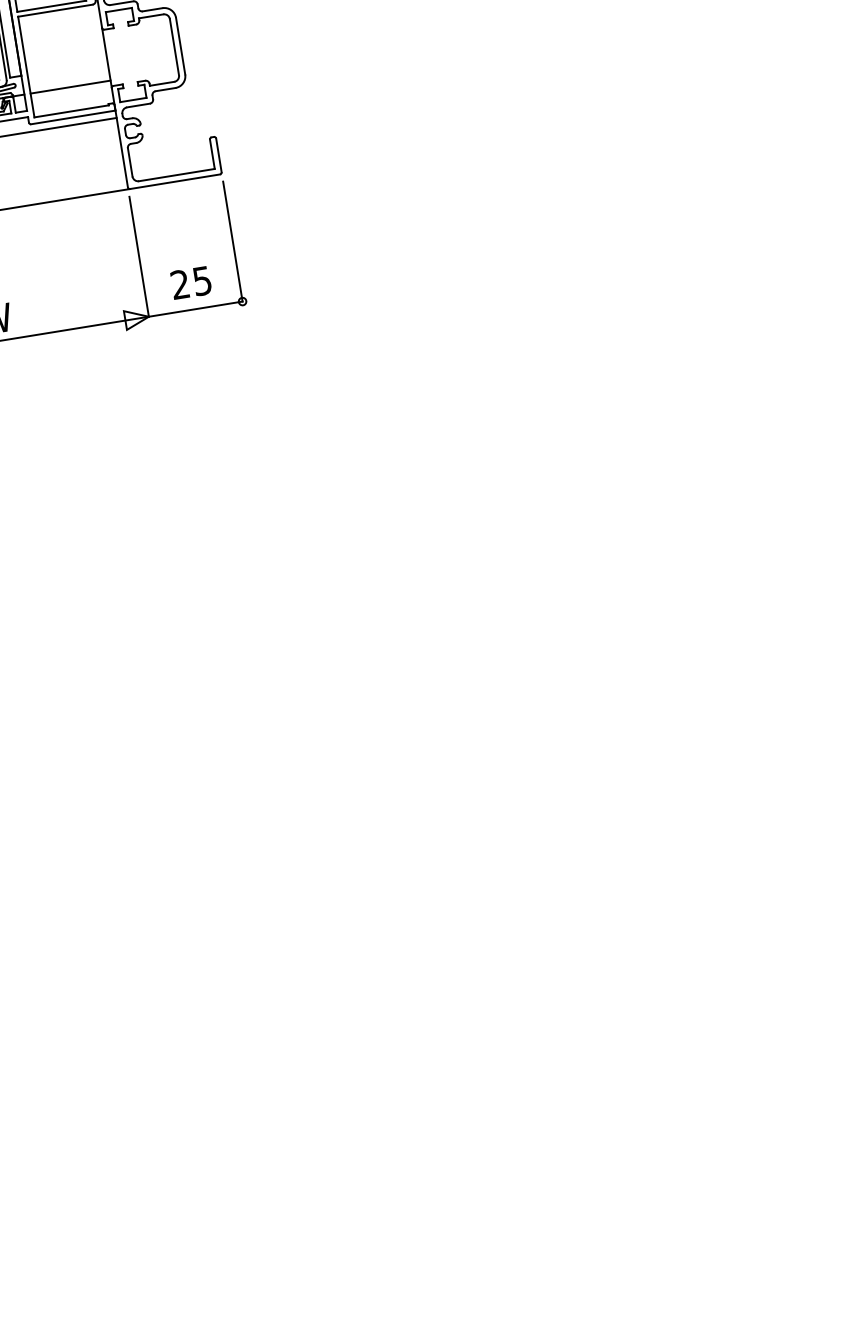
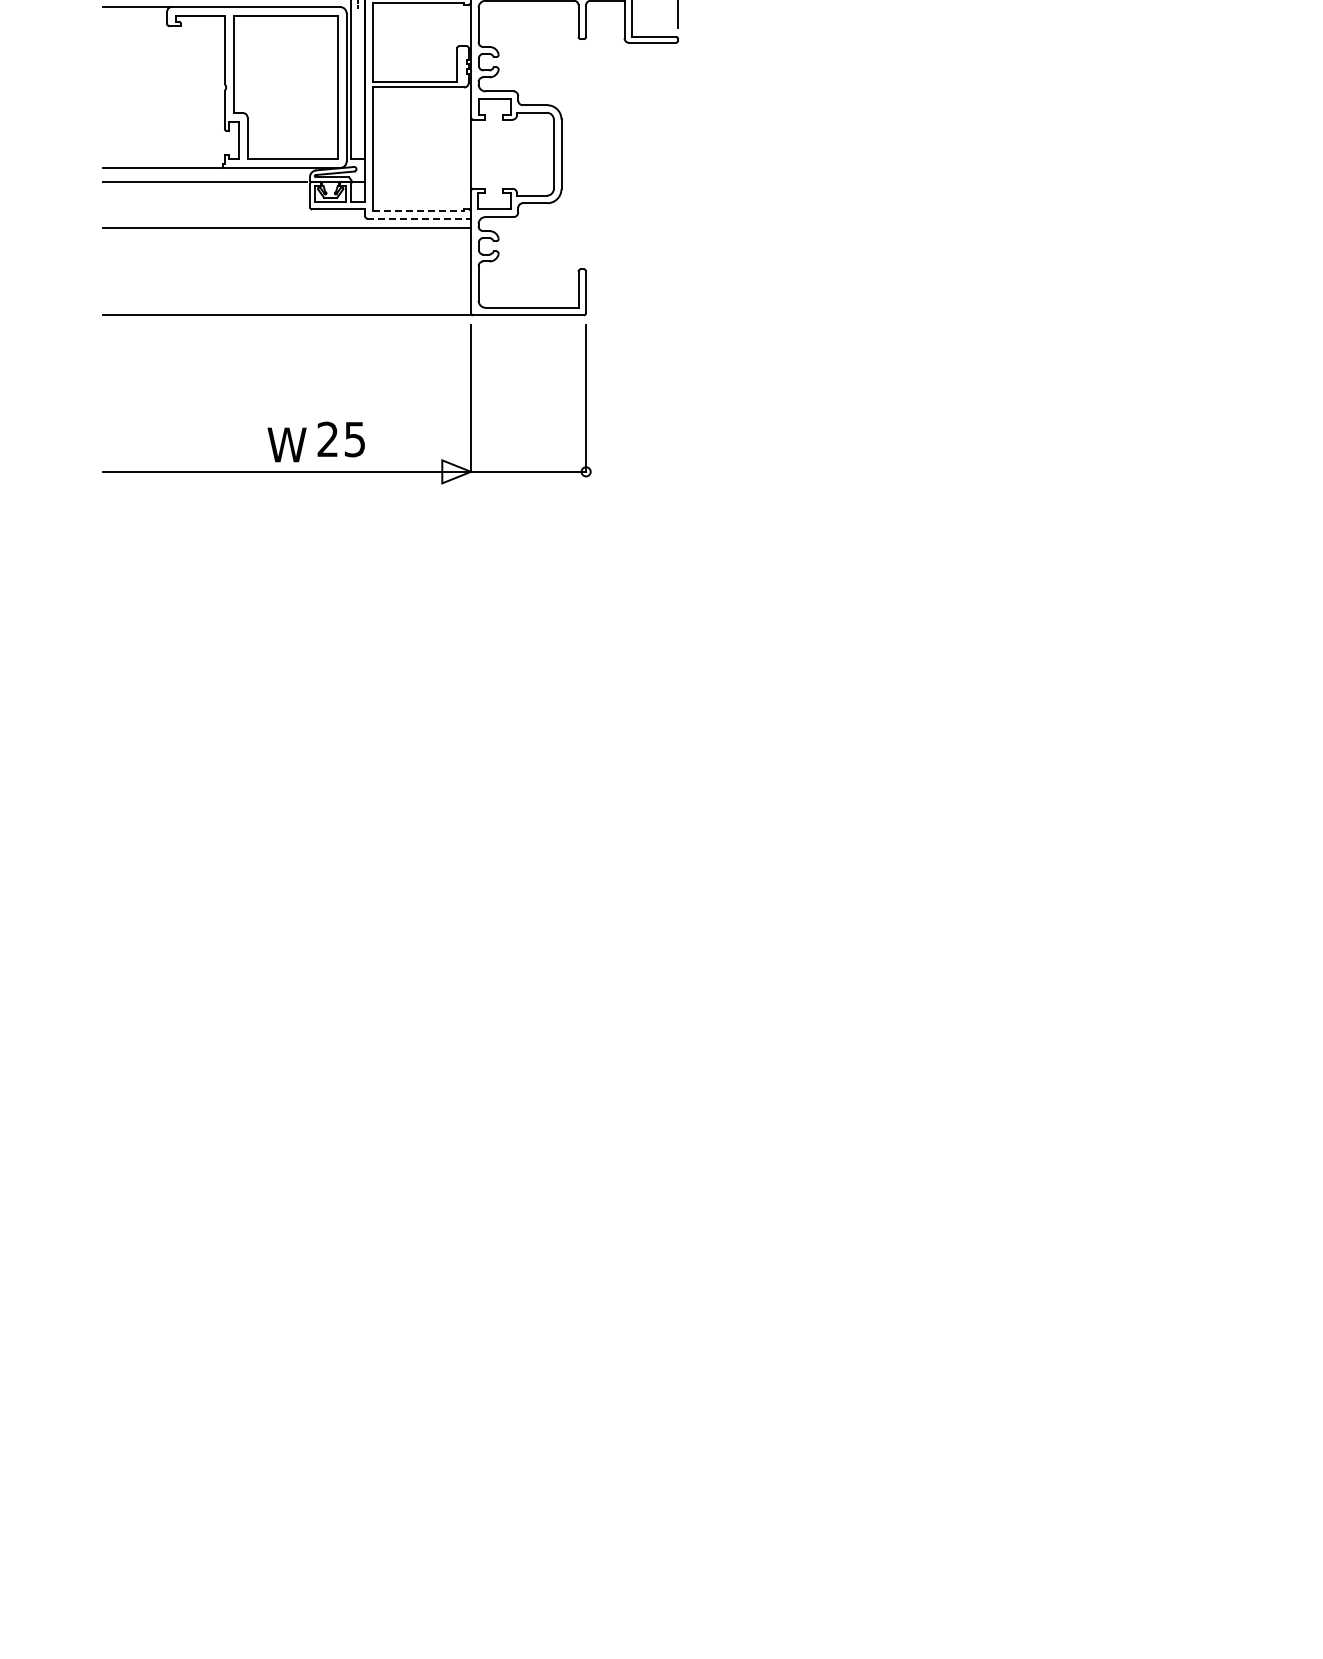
line: (70, 86) -> (421, 181), removed
line: (71, 111) -> (418, 211), solid -> dashed
line: (73, 117) -> (419, 218), solid -> dashed
text: (190, 282) -> (340, 439), moved

